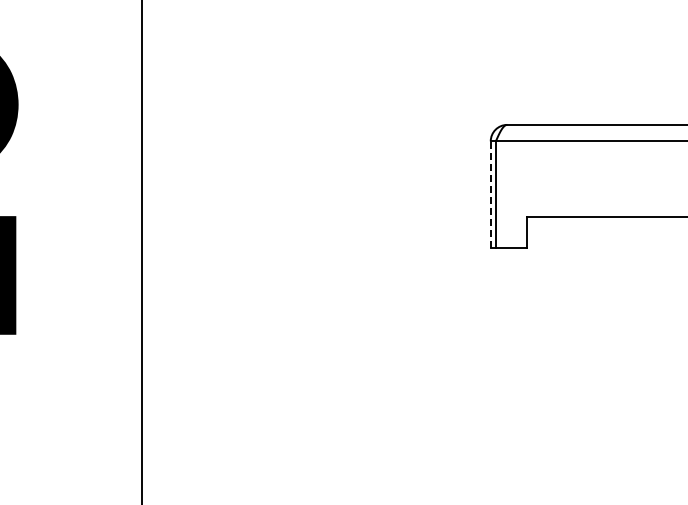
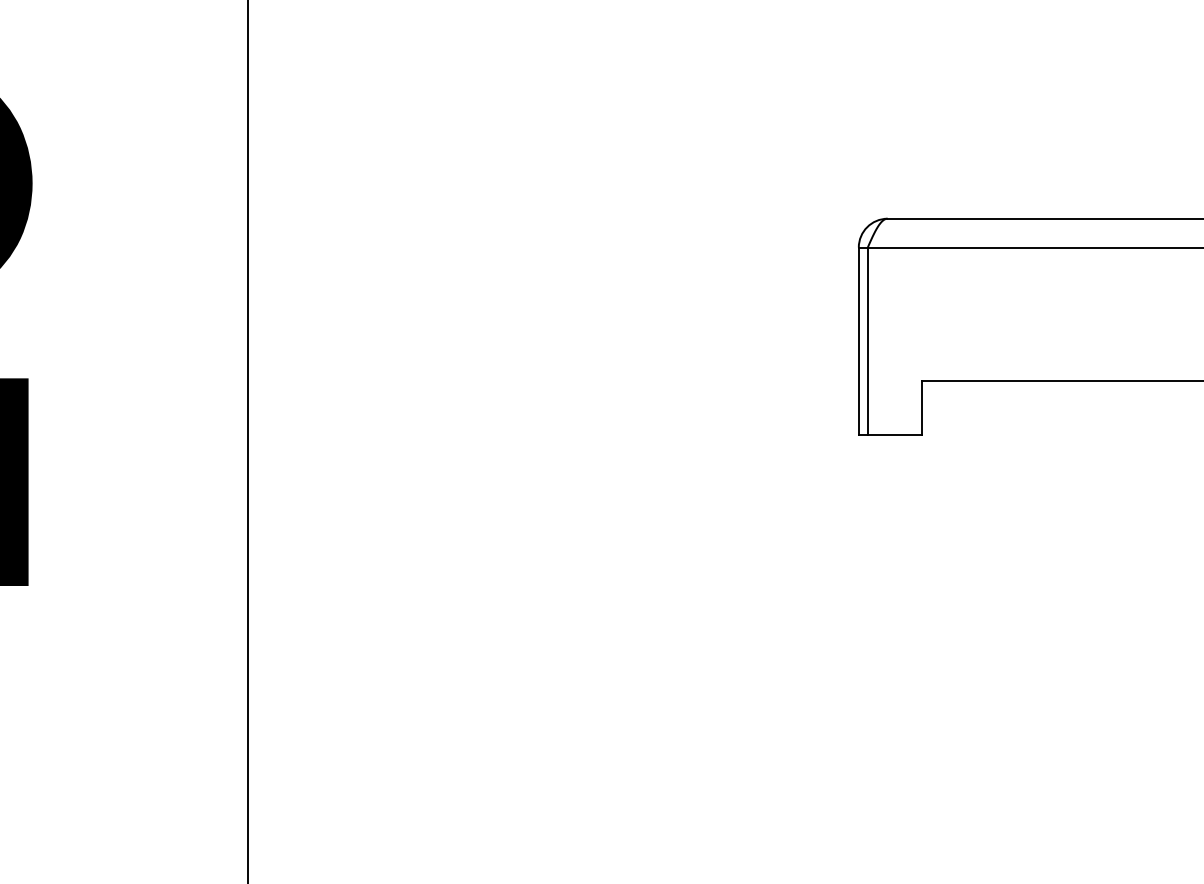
line: (490, 194) -> (858, 340), dashed -> solid

